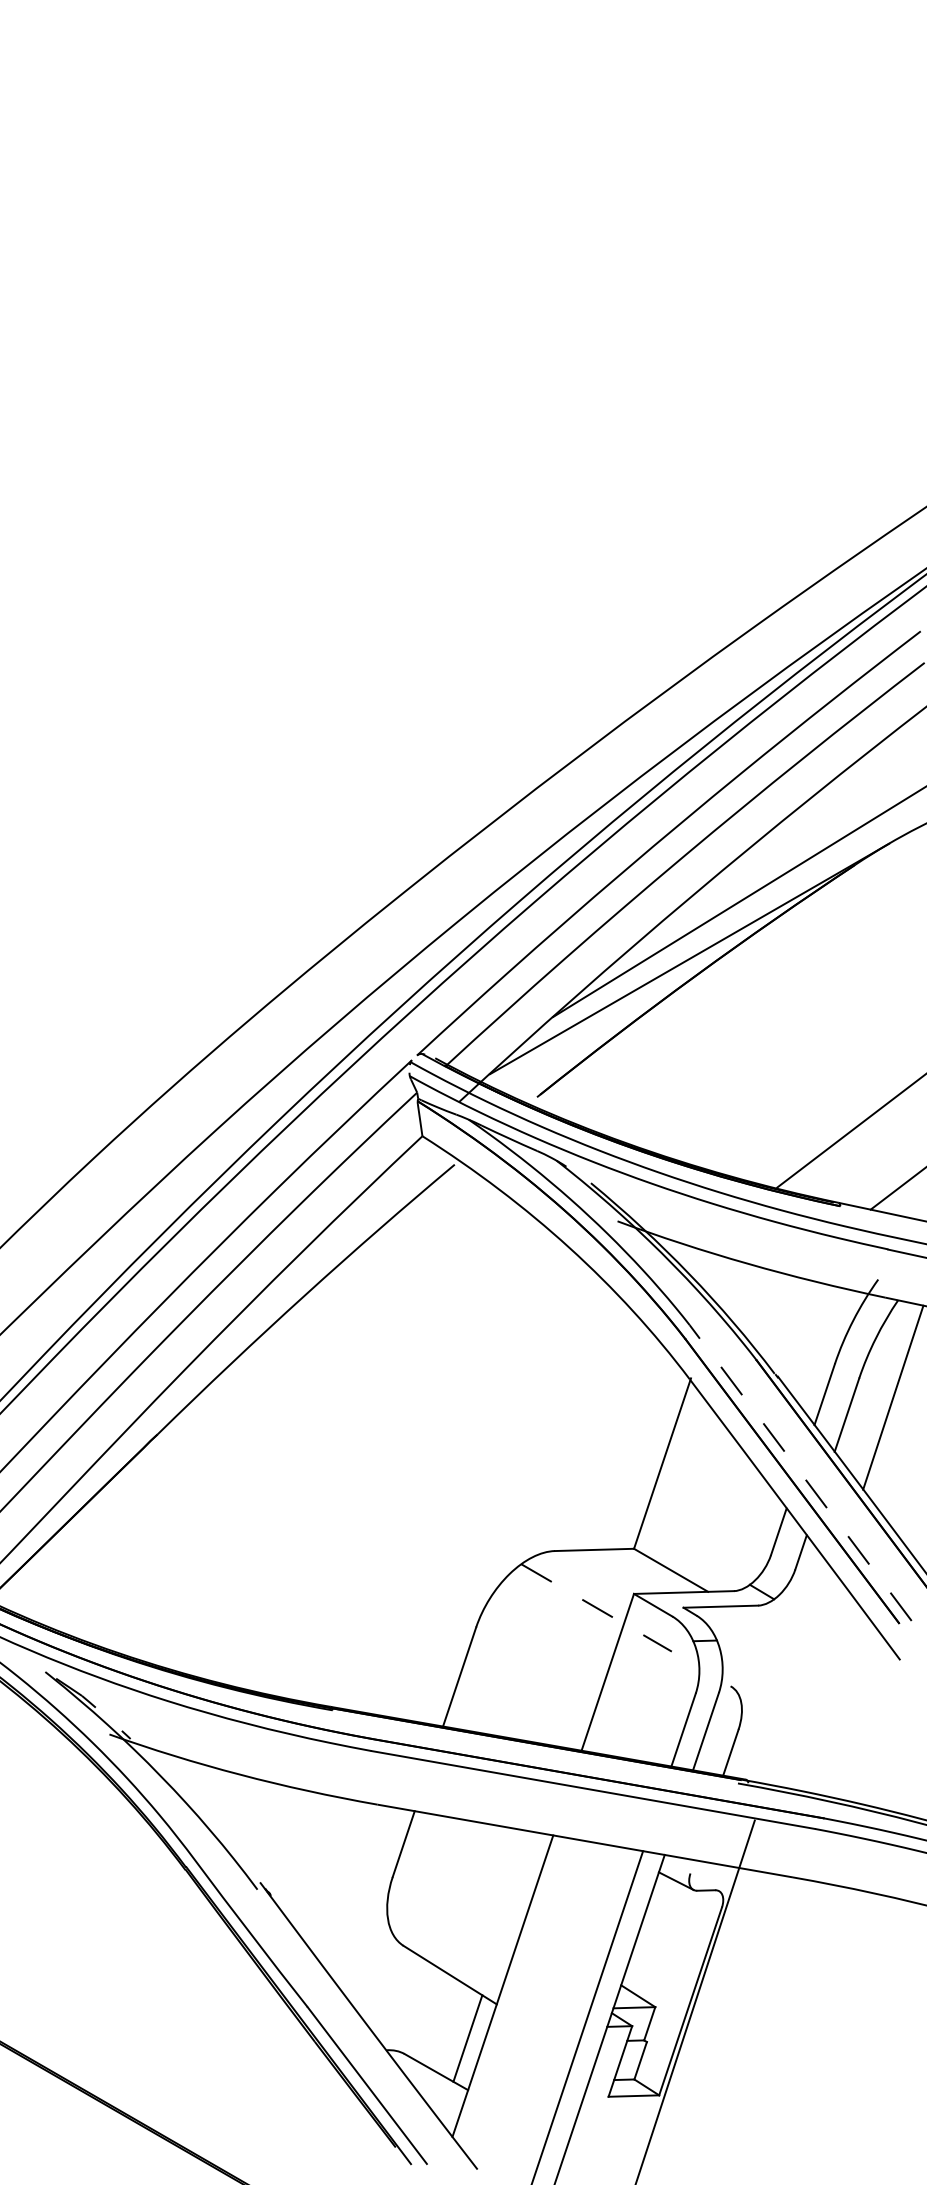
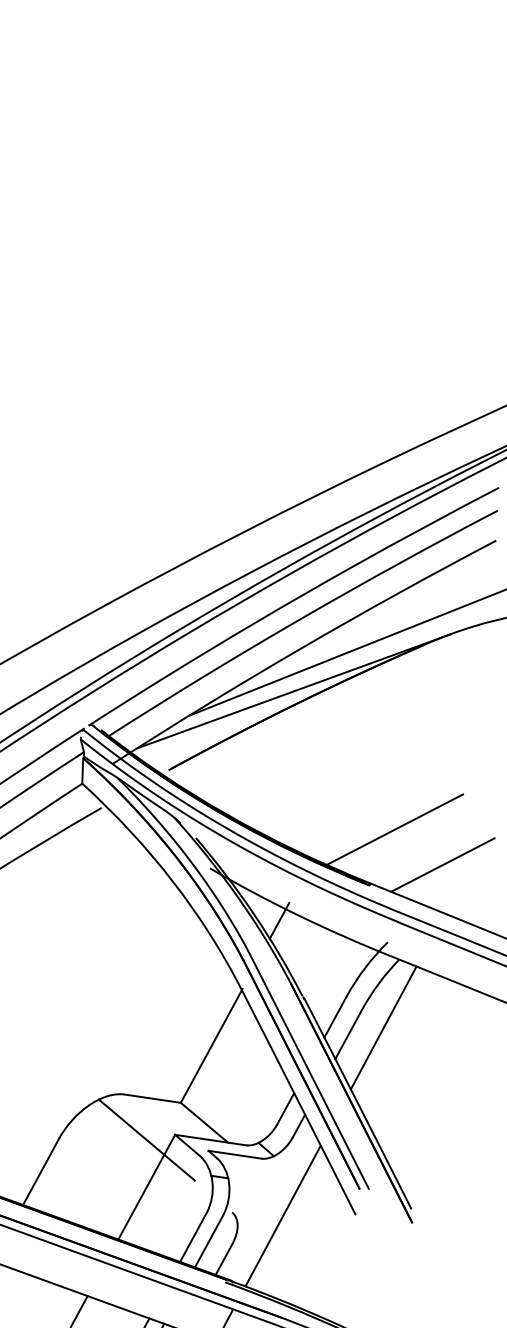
line: (725, 1276) -> (279, 921), added
line: (800, 1473) -> (308, 1070), dashed -> solid
line: (597, 1608) -> (147, 1140), dashed -> solid
line: (800, 1678) -> (282, 1215), added

